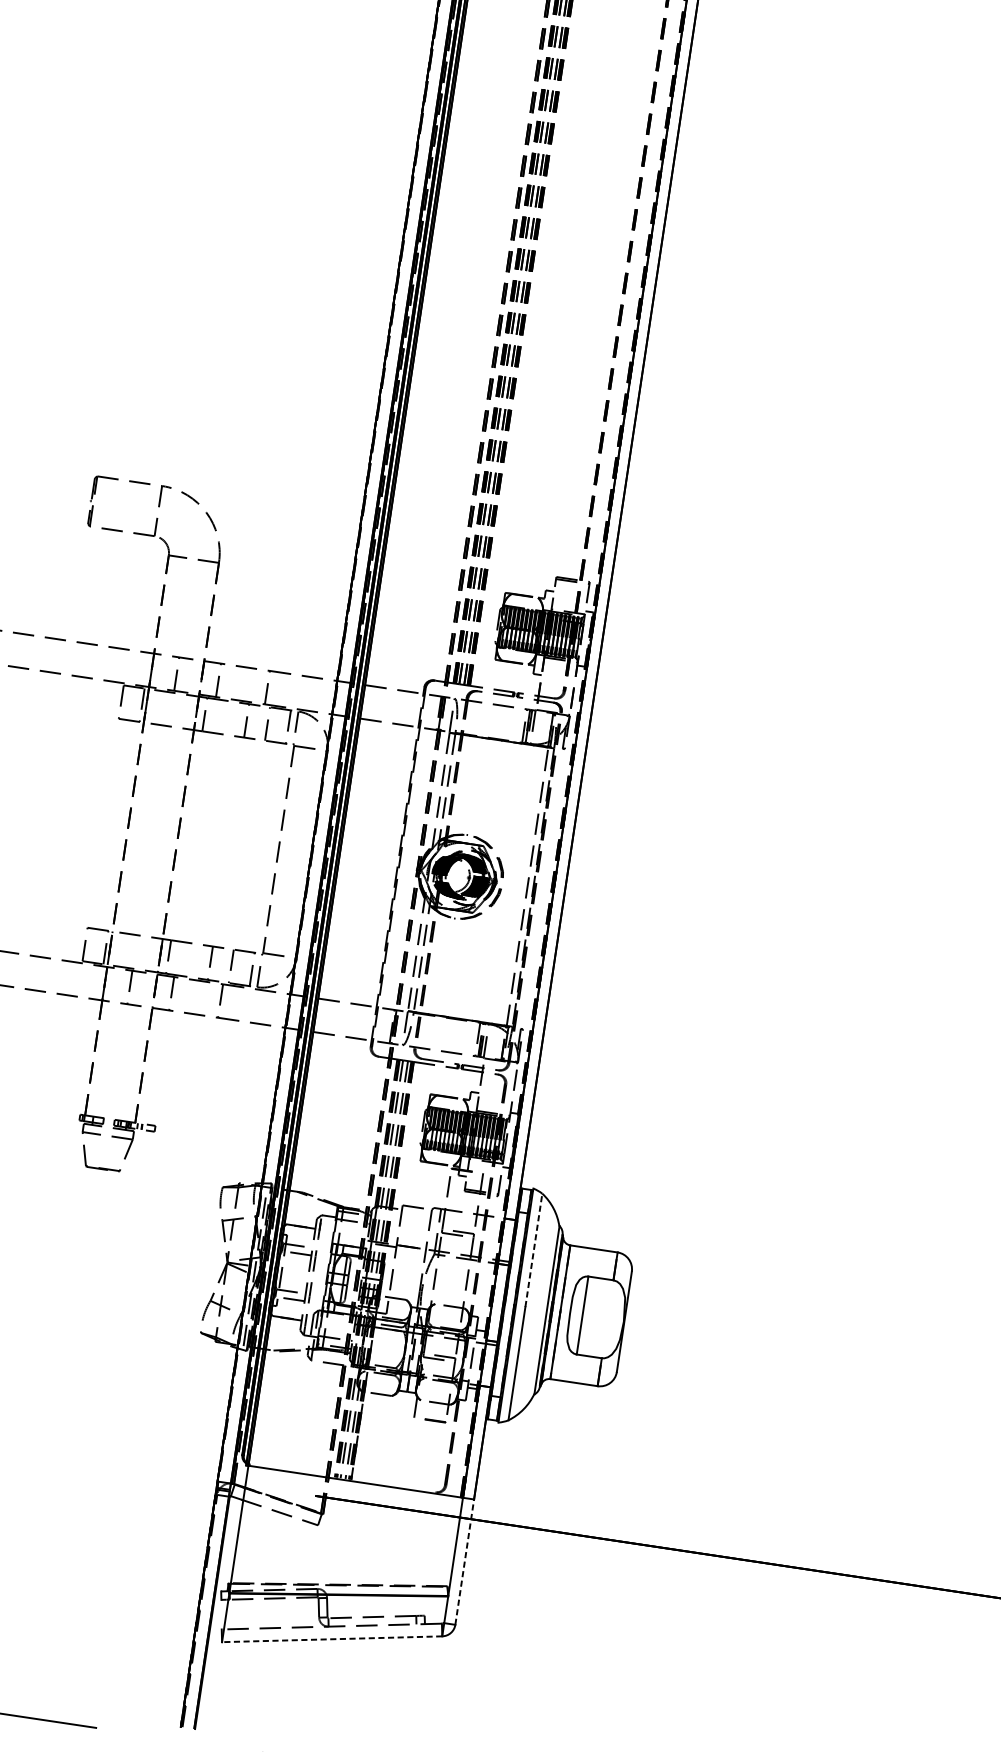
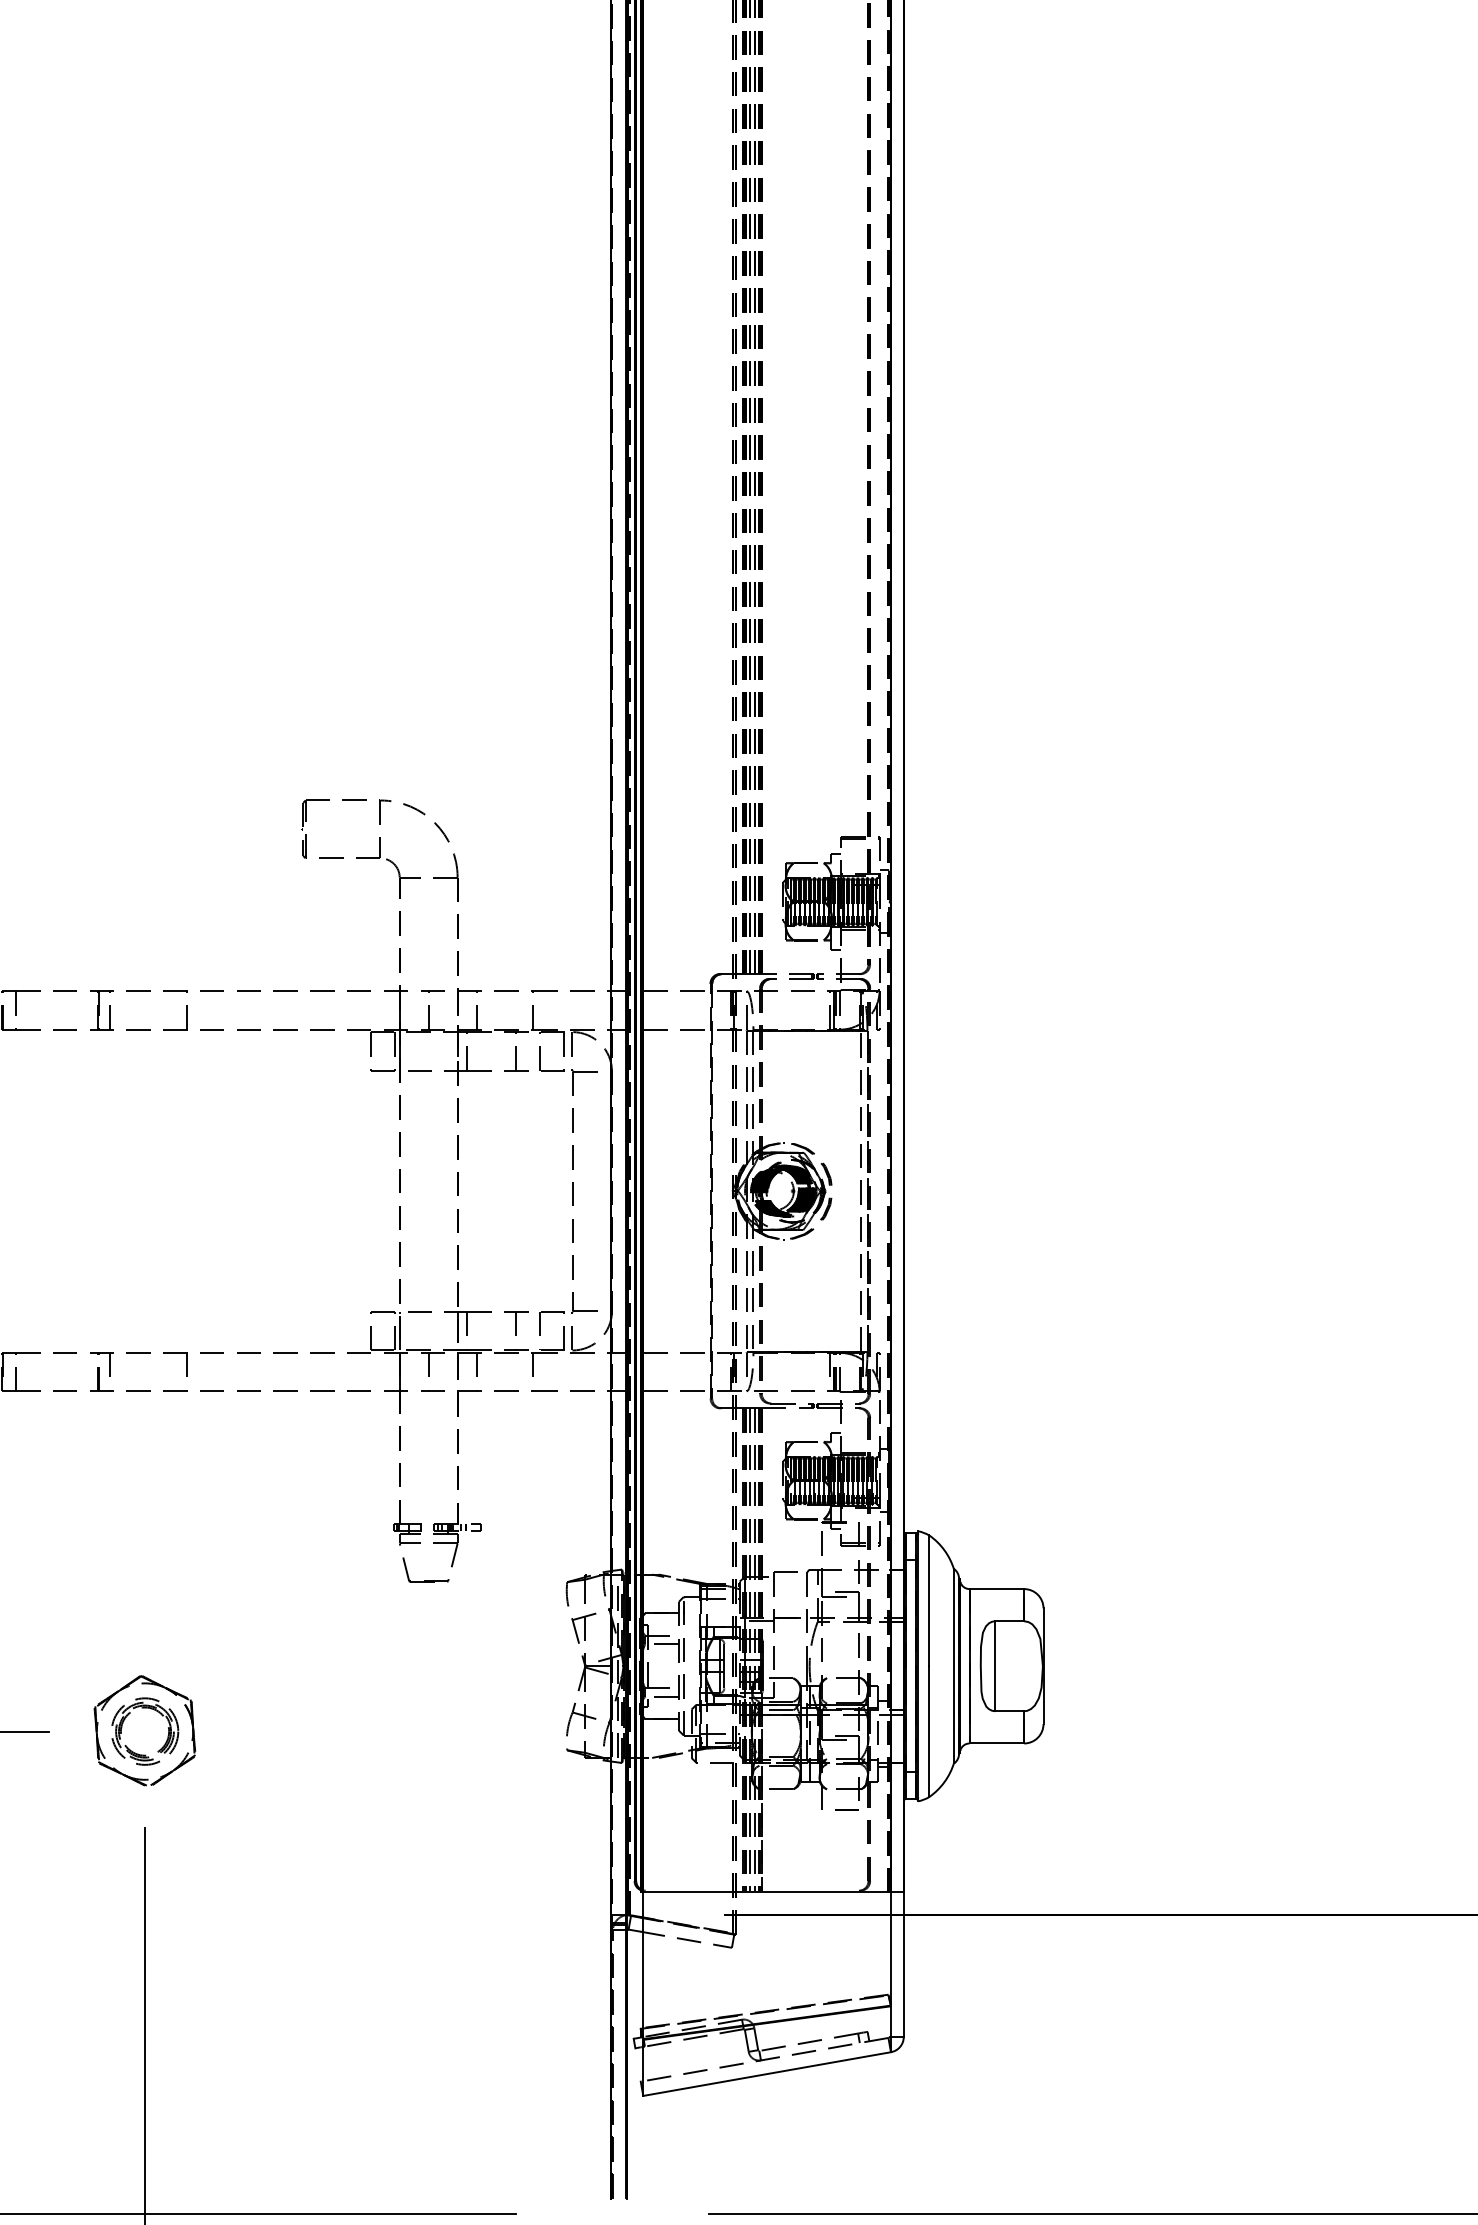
line: (534, 1250) -> (929, 1600), dashed -> solid
line: (464, 1562) -> (903, 1964), dashed -> solid
line: (332, 1639) -> (767, 2074), dashed -> solid

